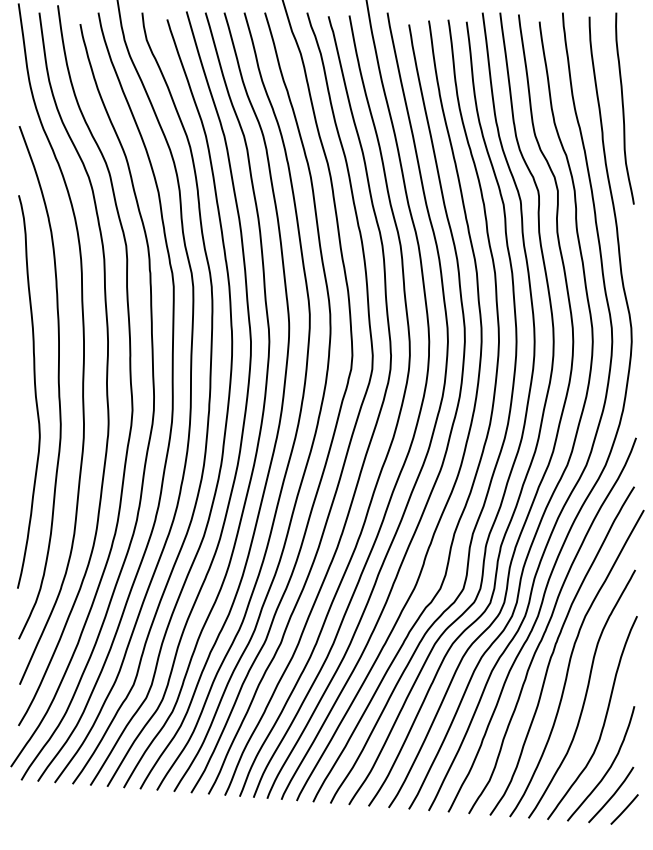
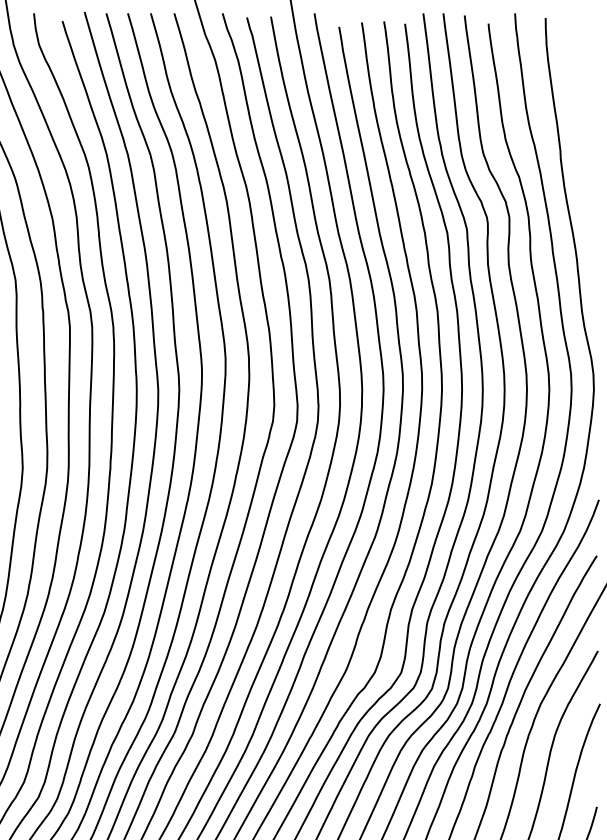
curve: (624, 108) -> (585, 123), removed

